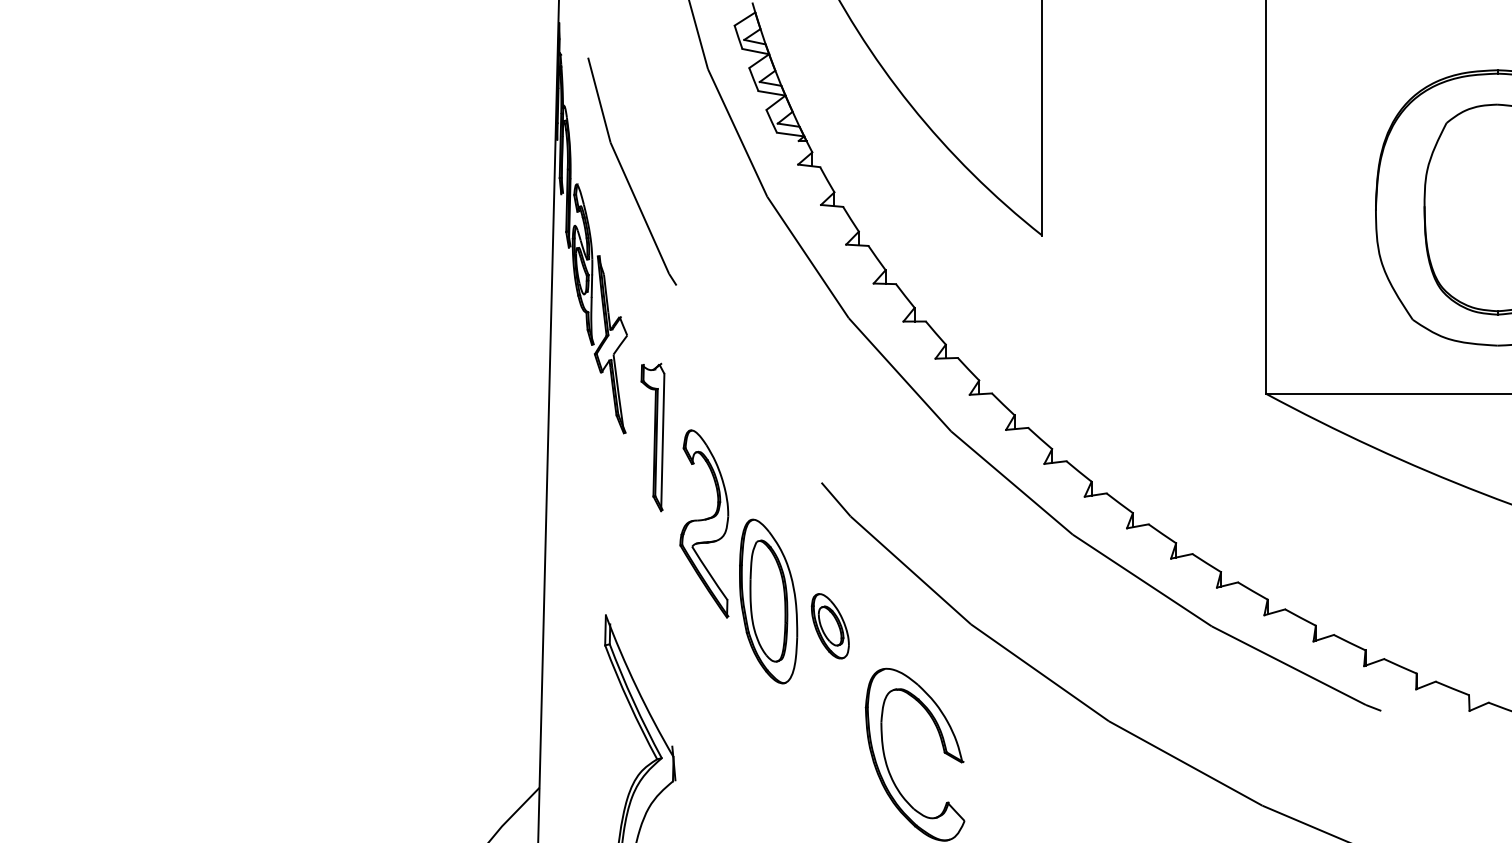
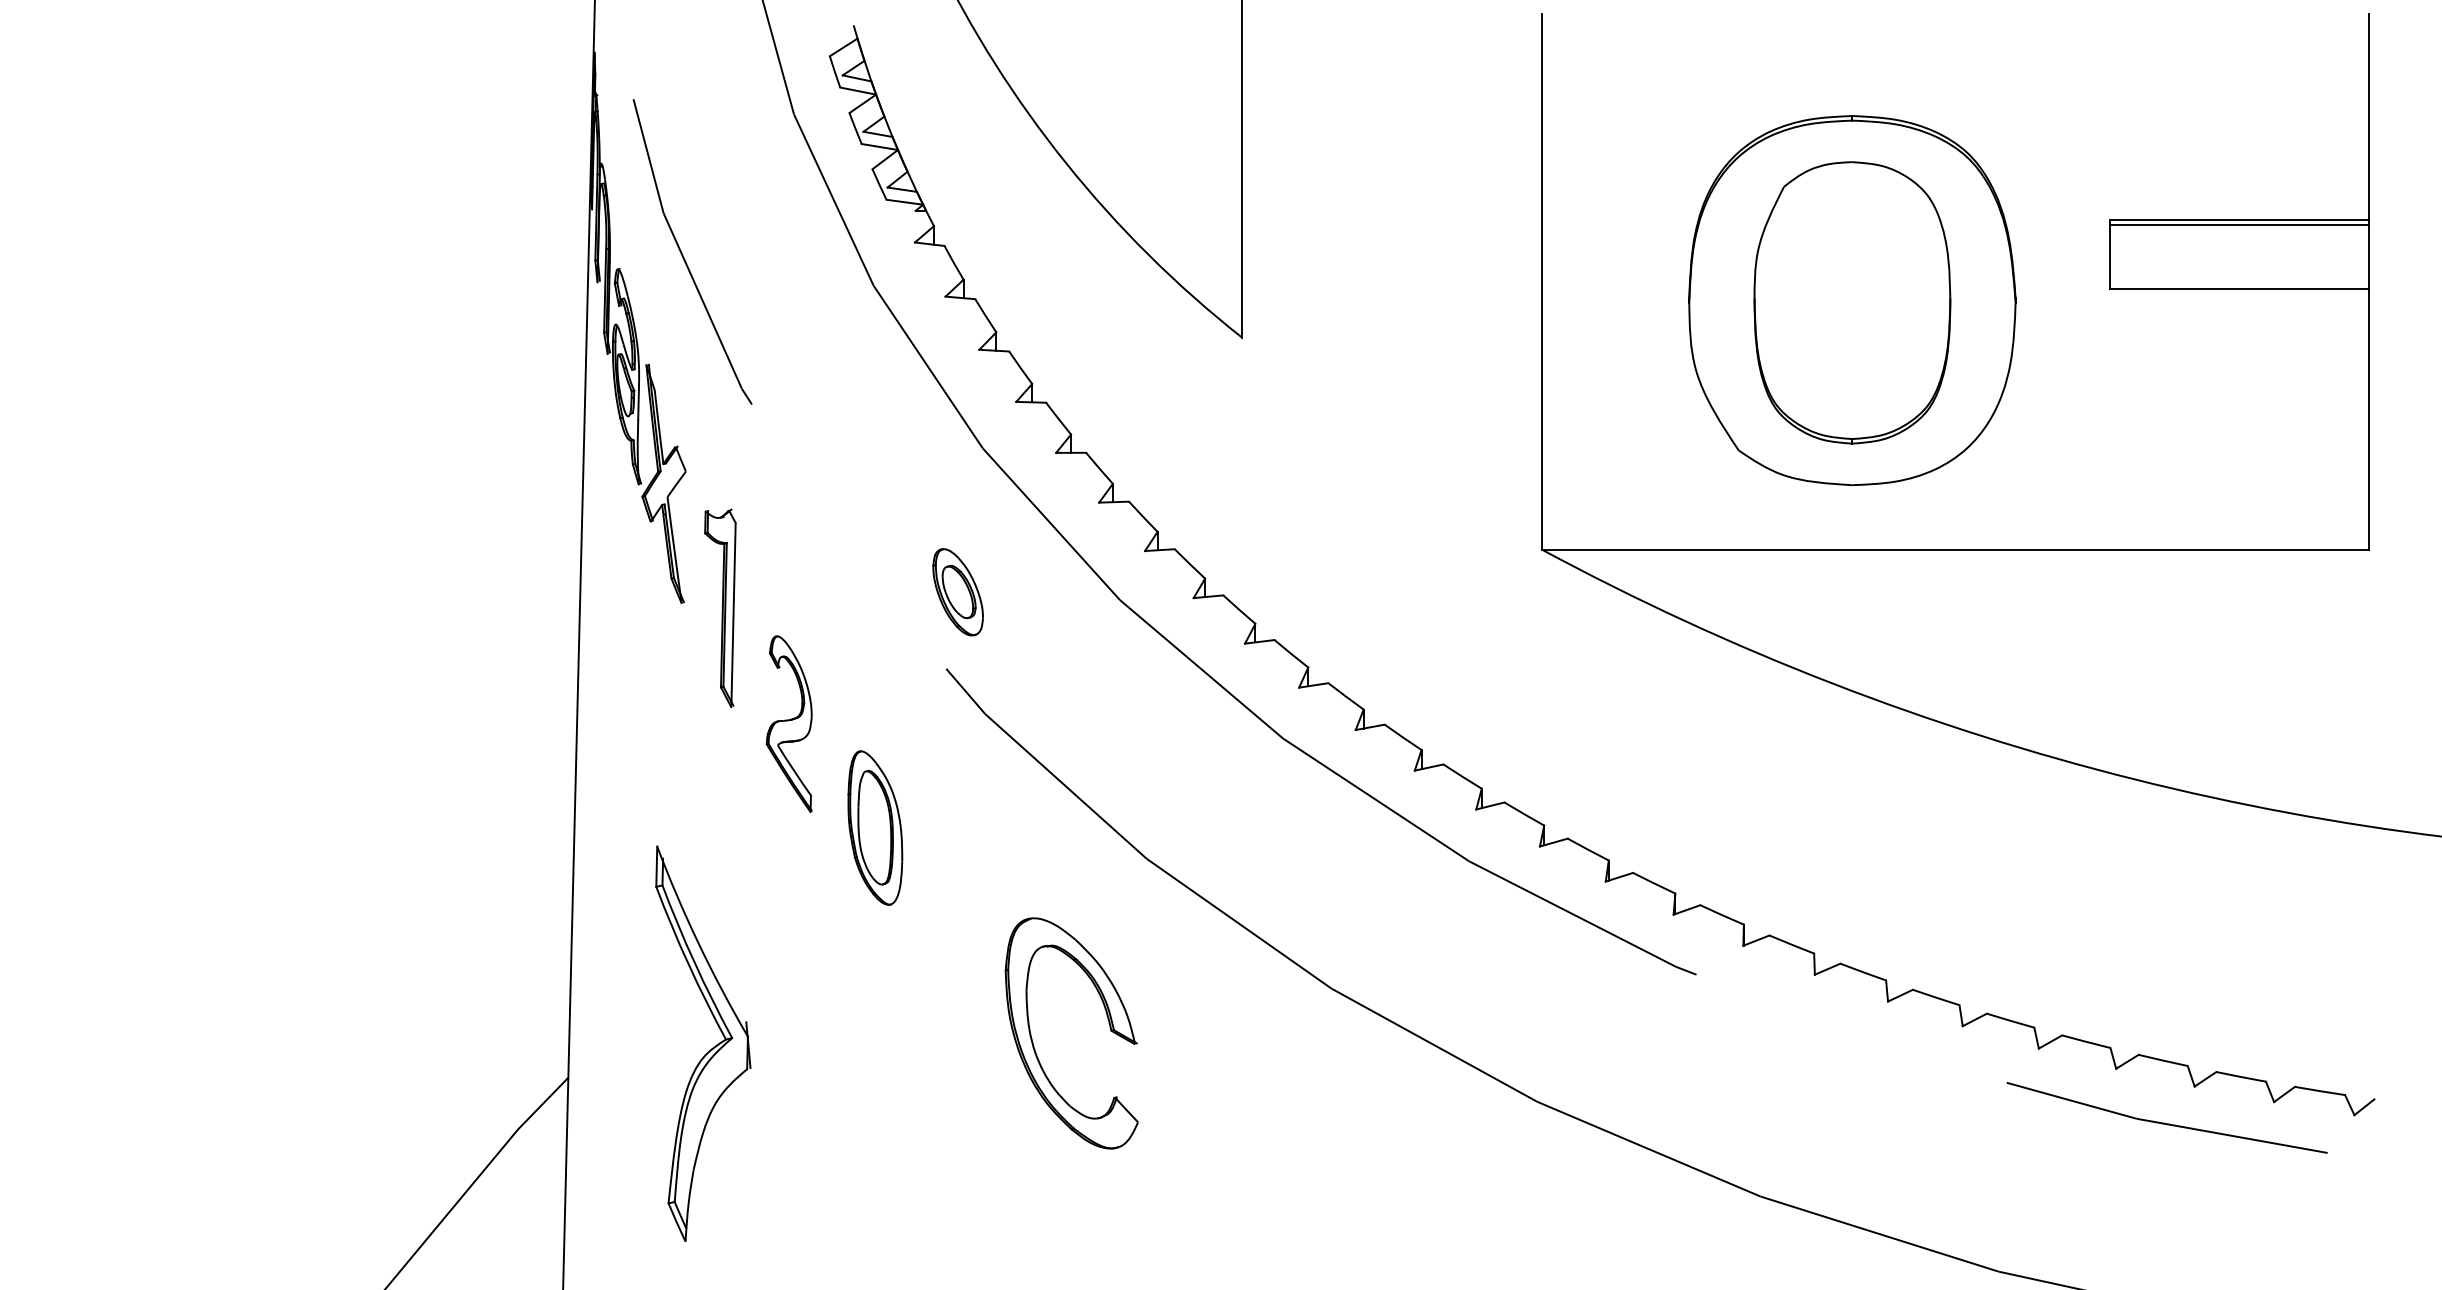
part: (704, 523) -> (789, 723), size x0.7
part: (768, 601) -> (875, 827), size x0.7
part: (829, 626) -> (957, 592), moved

